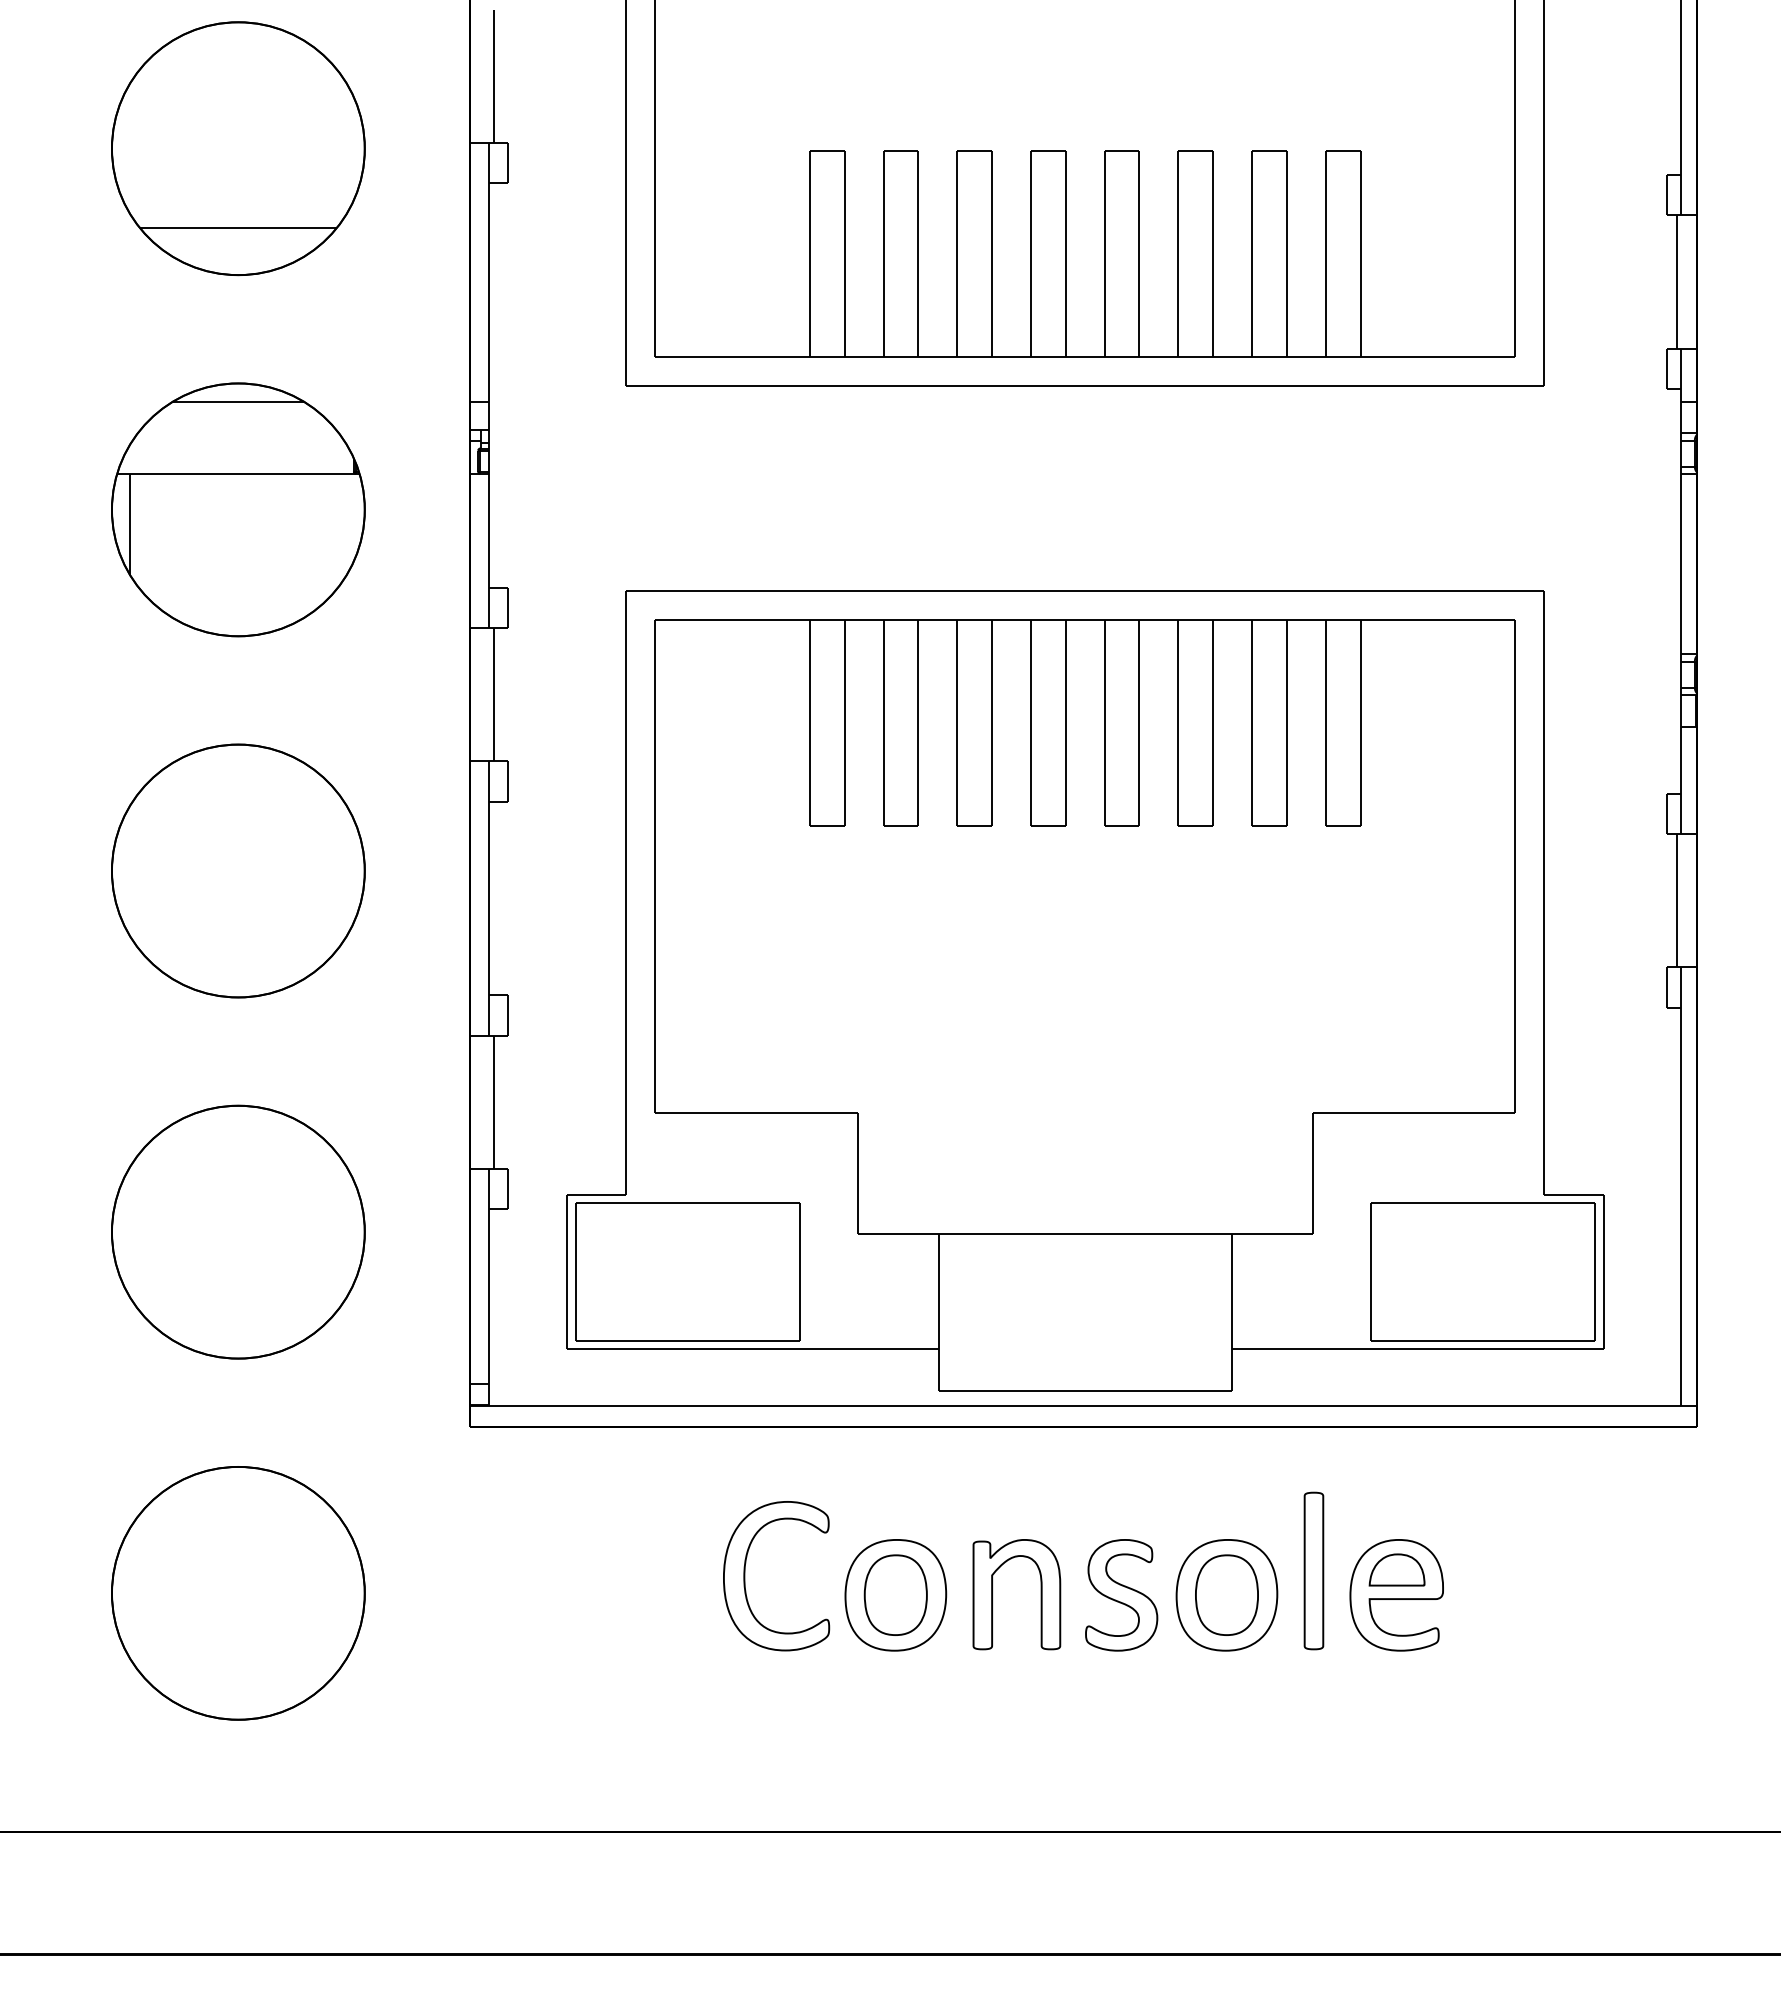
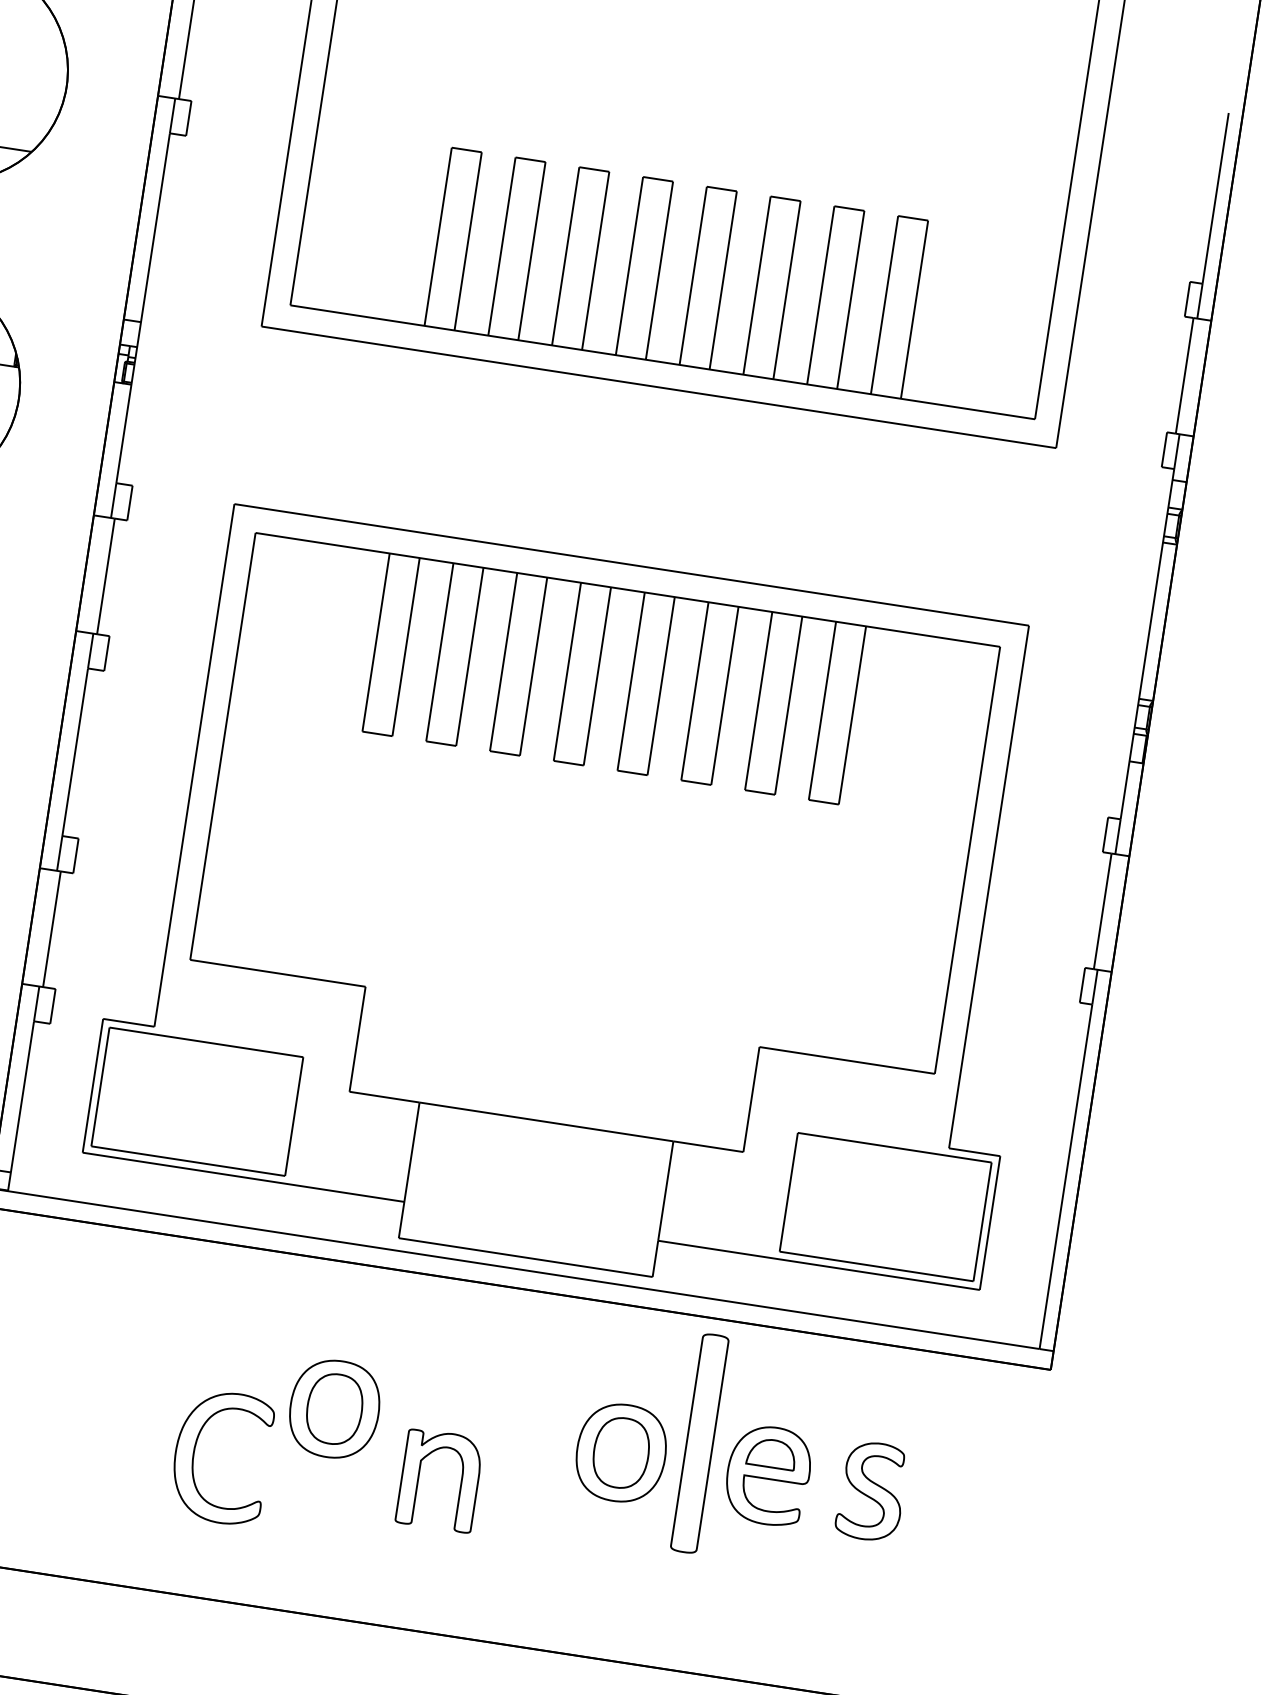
part: (1313, 1570) -> (699, 1443), size x1.6
part: (745, 1576) -> (194, 1453), moved
part: (992, 1594) -> (418, 1477), moved
part: (1121, 1595) -> (871, 1491), moved

